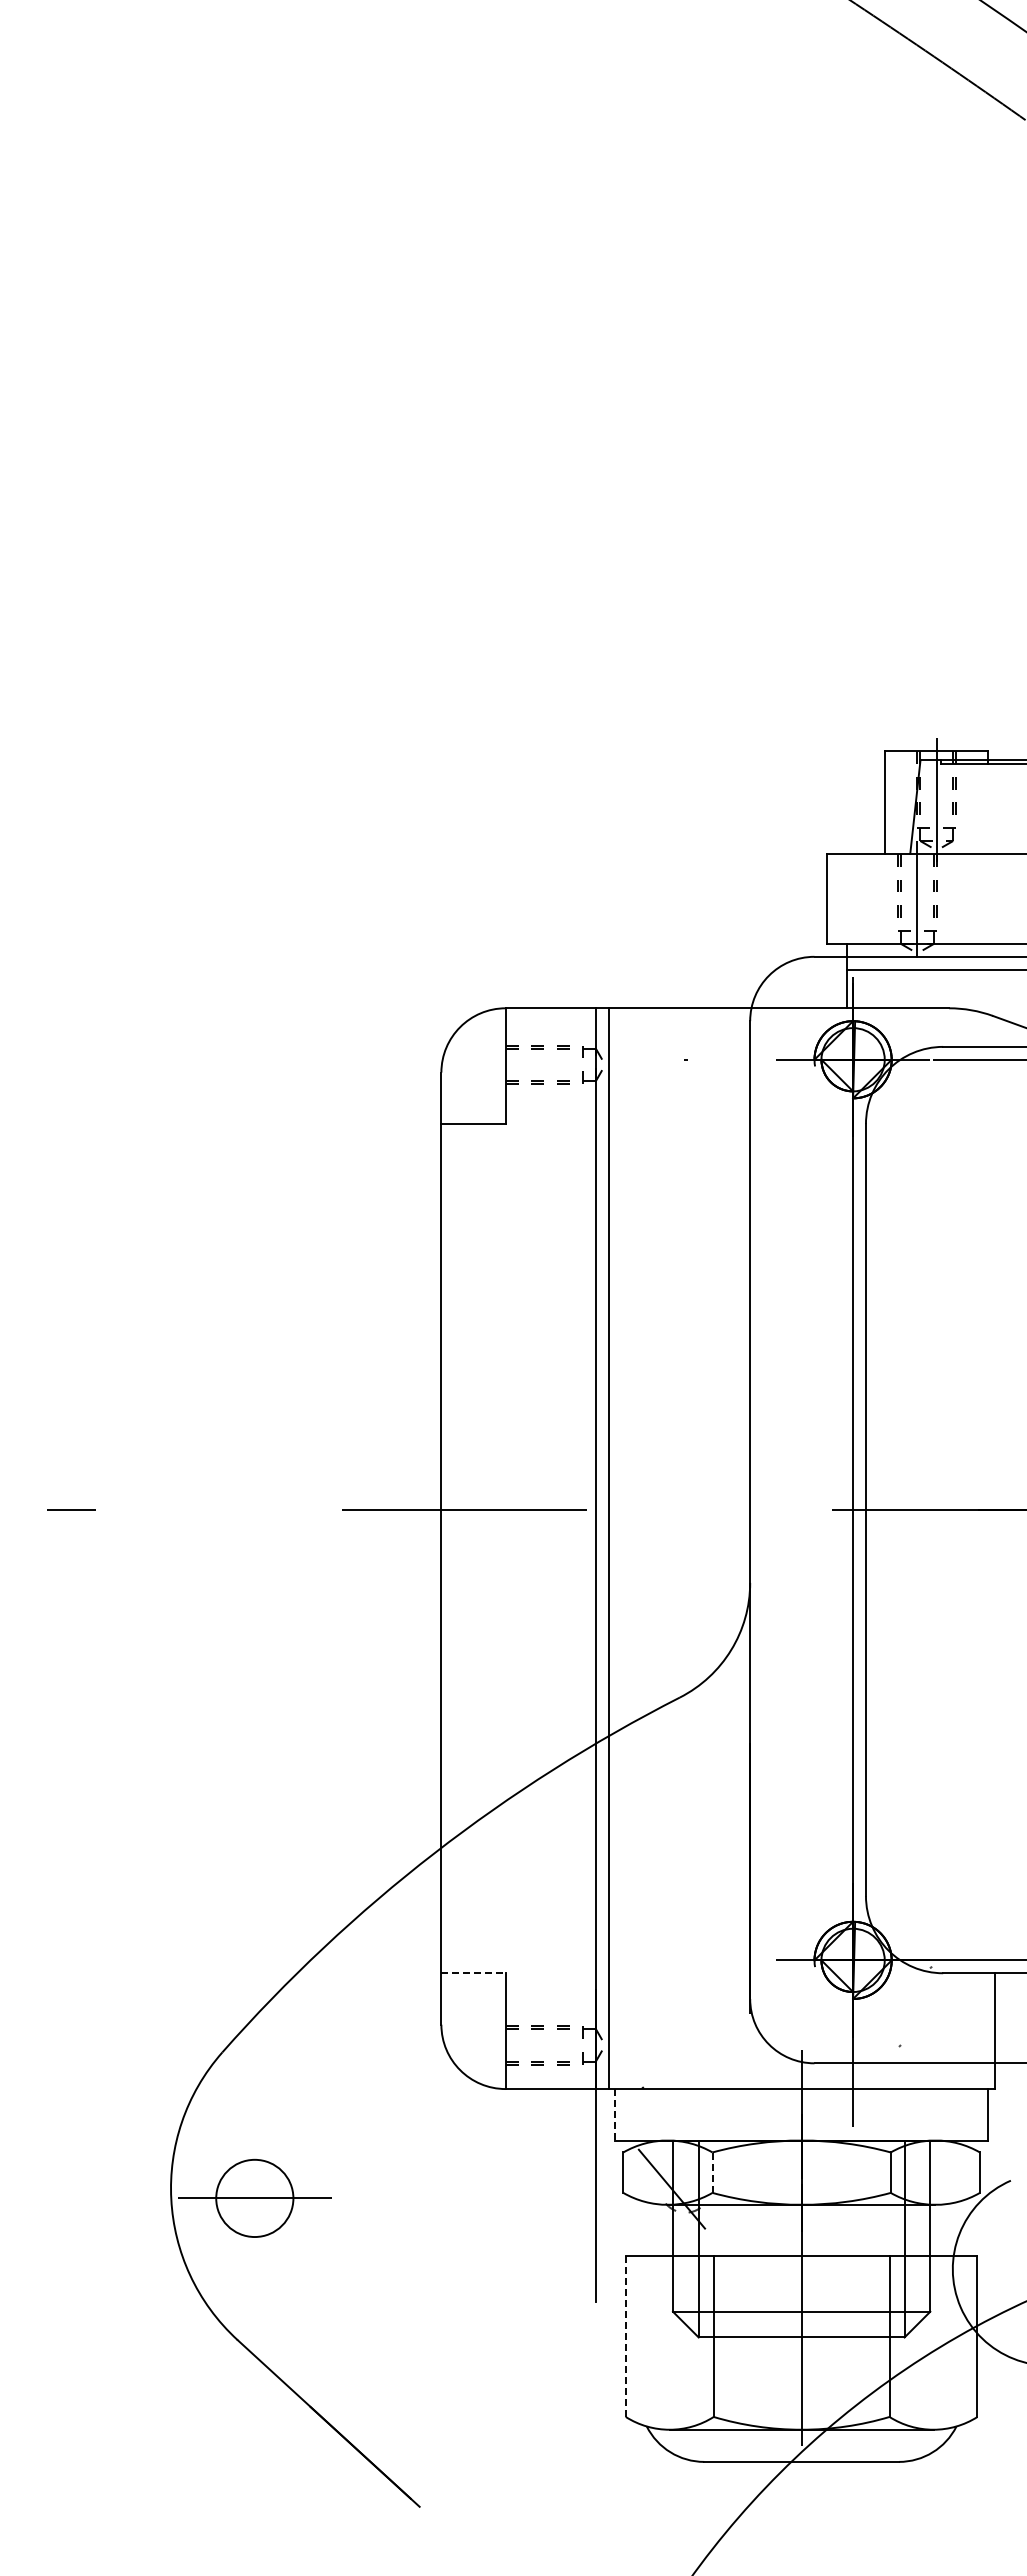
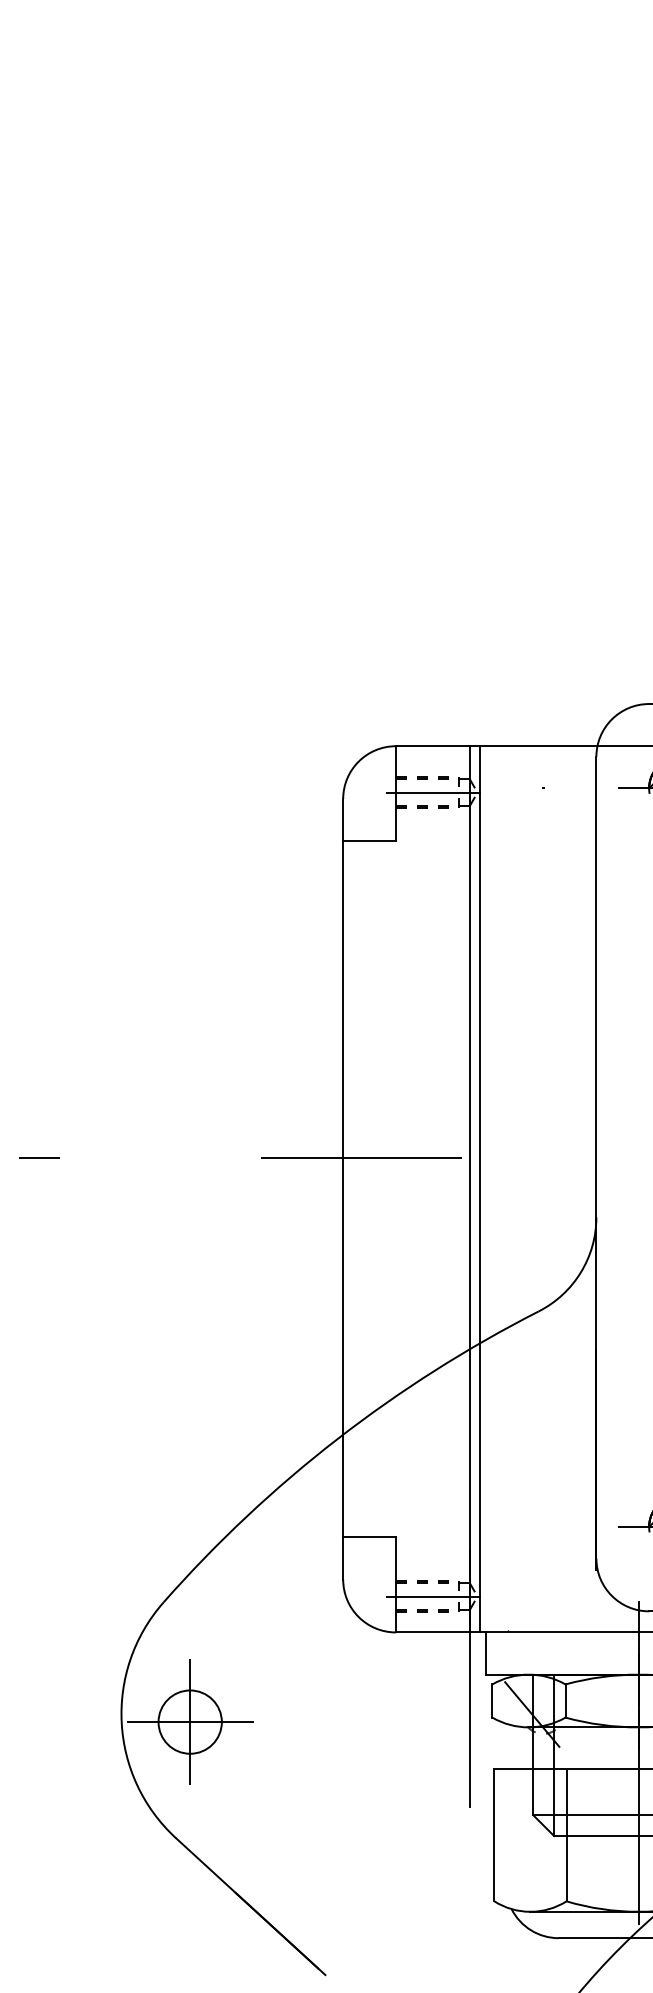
line: (551, 1064) -> (433, 792), added
line: (474, 1973) -> (370, 1537), dashed -> solid
line: (551, 2045) -> (433, 1596), added
line: (615, 2114) -> (485, 1653), dashed -> solid
line: (712, 2172) -> (565, 1700), dashed -> solid
line: (254, 2198) -> (189, 1722), added
line: (625, 2337) -> (494, 1836), dashed -> solid

